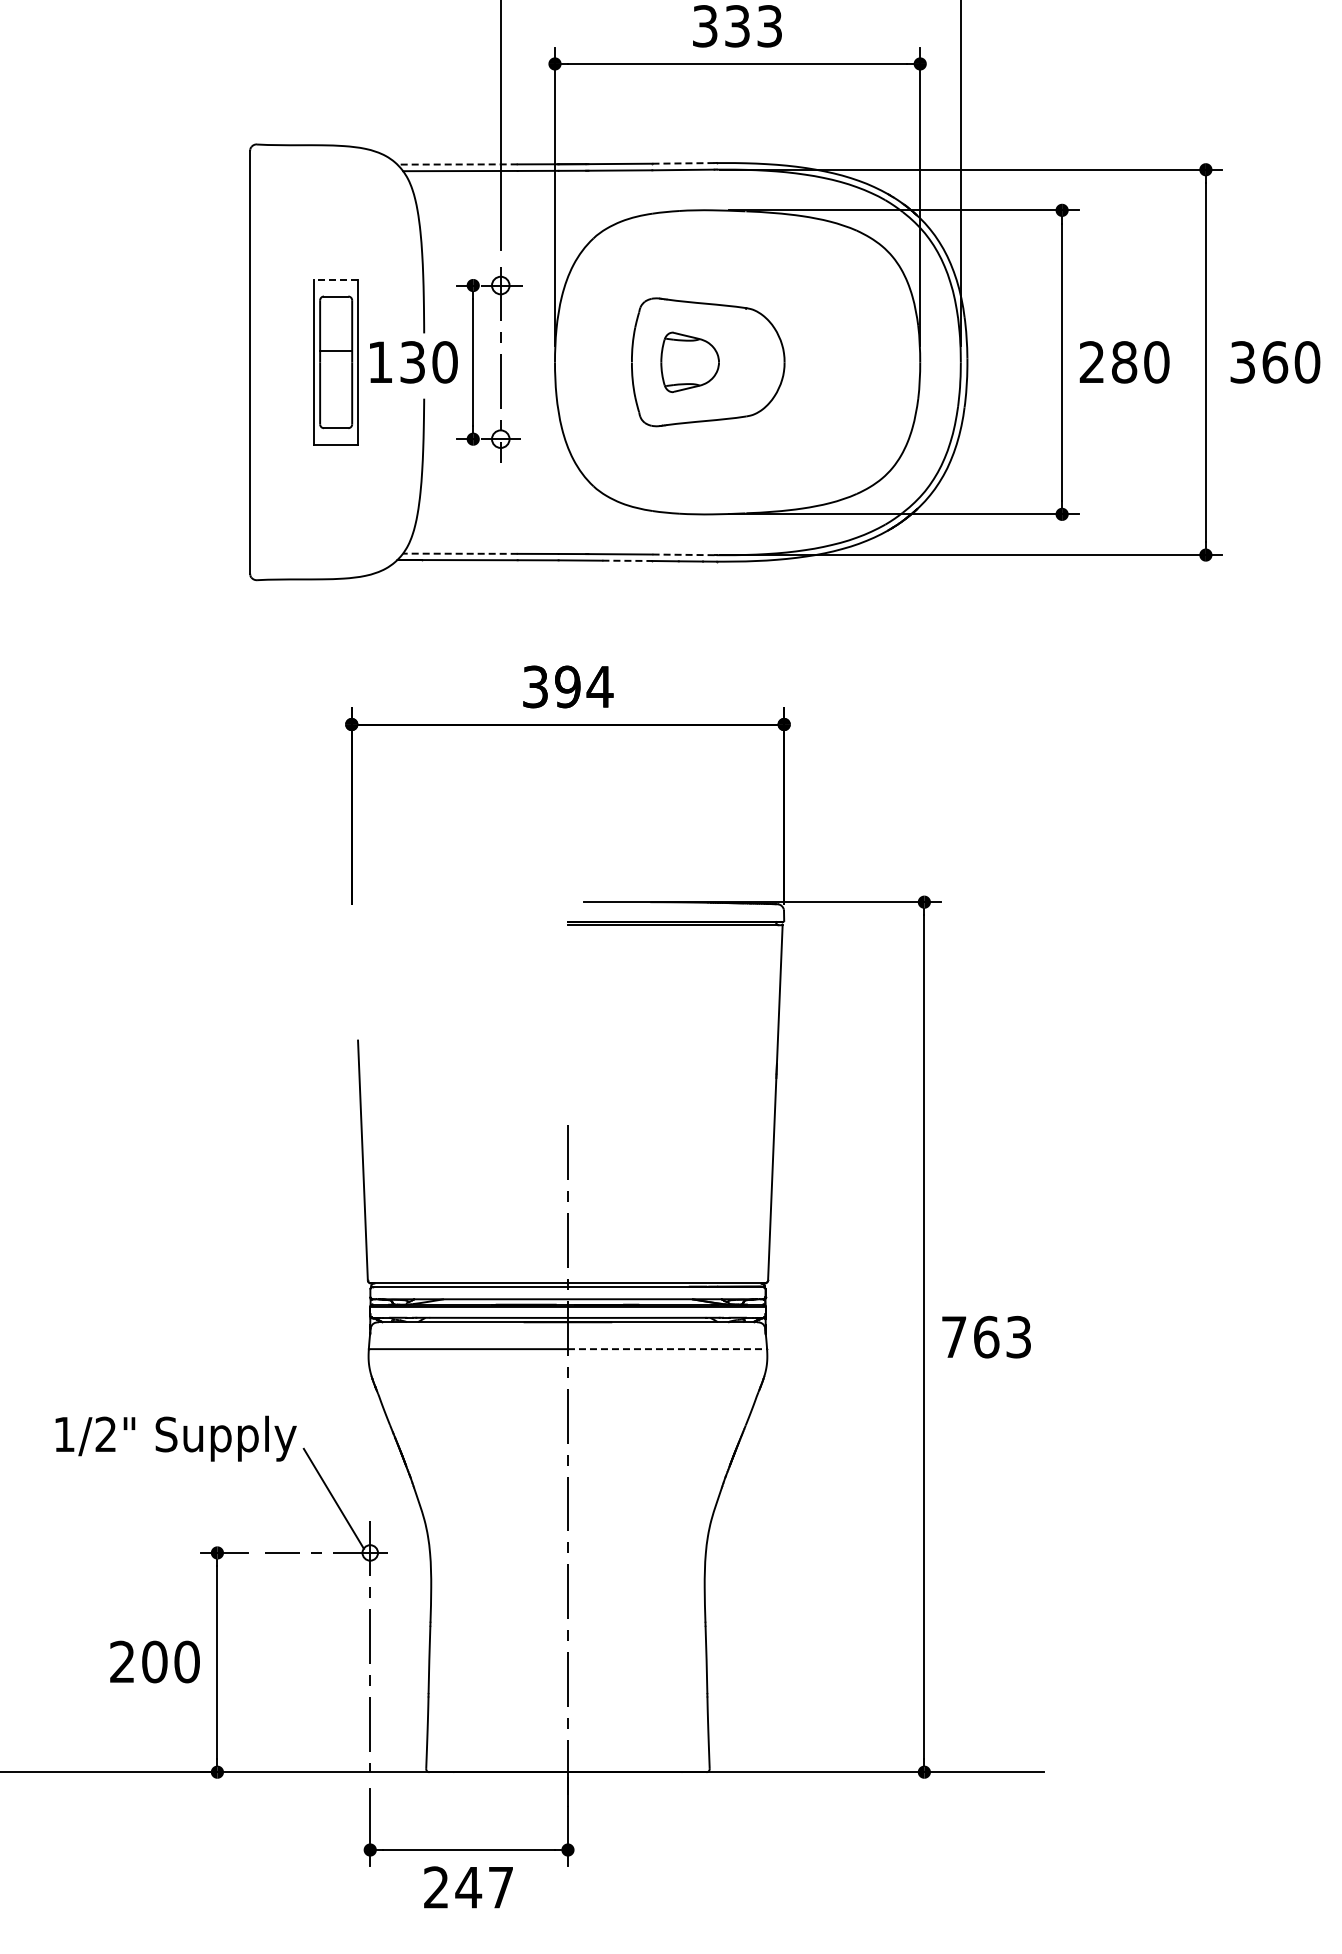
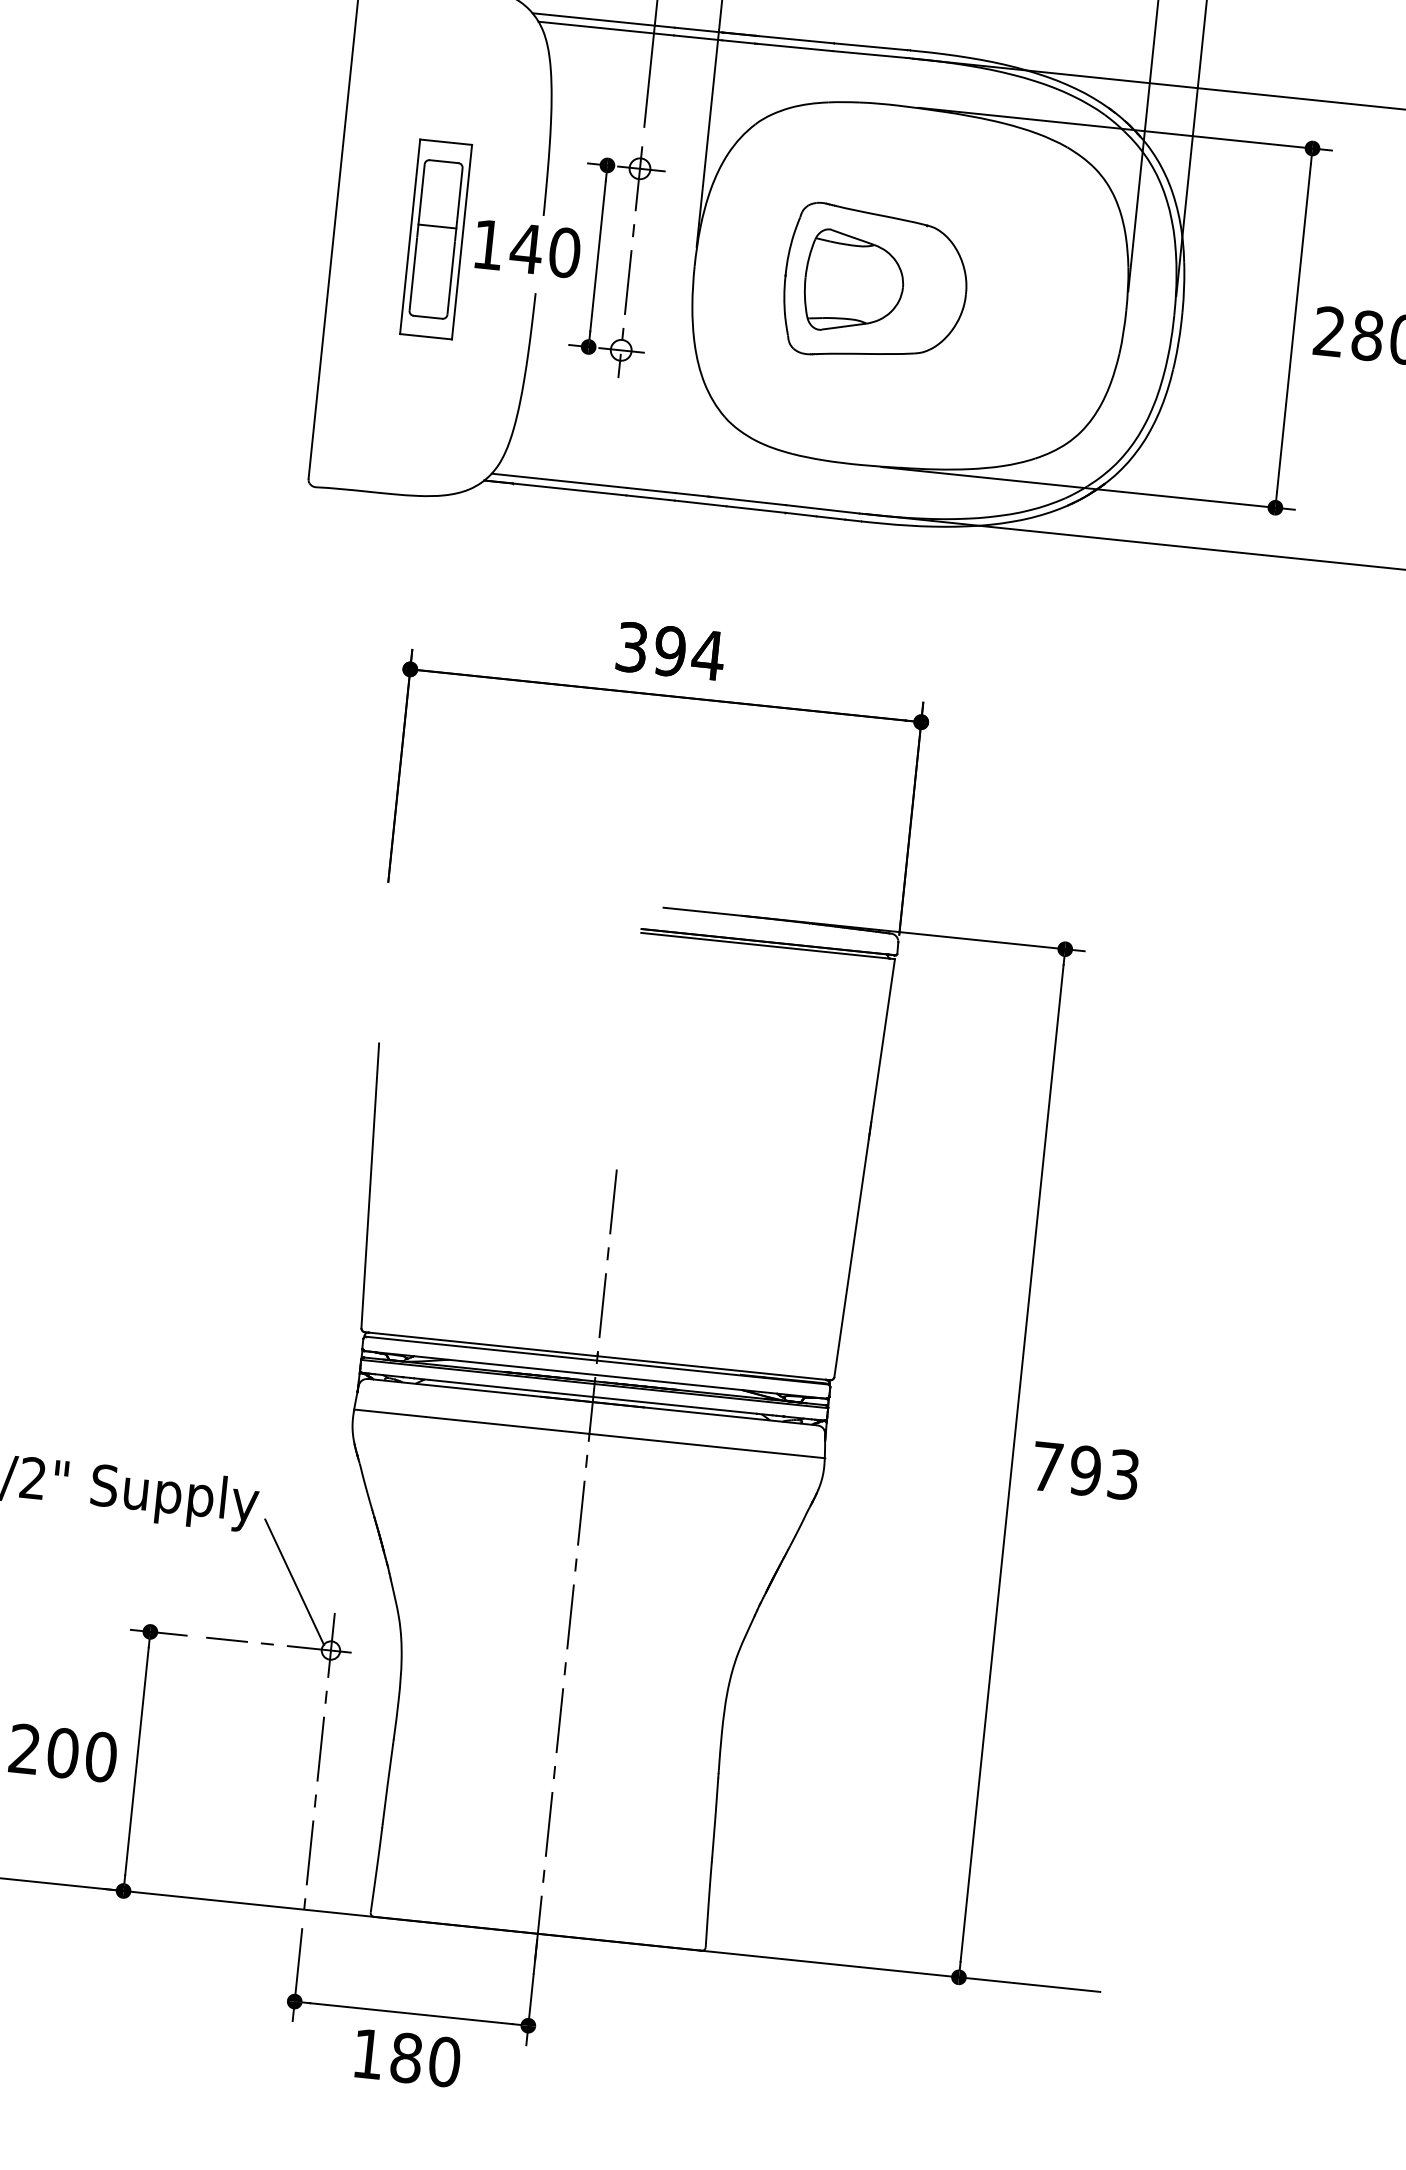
line: (682, 163) -> (869, 46), dashed -> solid
line: (457, 164) -> (603, 20), dashed -> solid
line: (336, 280) -> (446, 142), dashed -> solid
text: (412, 362) -> (526, 248), 130 -> 140
part: (690, 362) -> (854, 282), size x1.43
line: (459, 553) -> (558, 480), dashed -> solid
line: (682, 554) -> (821, 508), dashed -> solid
line: (627, 560) -> (756, 509), dashed -> solid
text: (986, 1336) -> (1085, 1470), 763 -> 793
line: (667, 1349) -> (707, 1446), dashed -> solid
text: (468, 1887) -> (406, 2057), 247 -> 180

